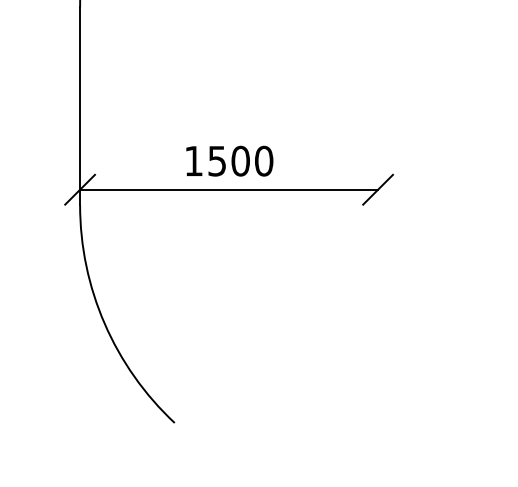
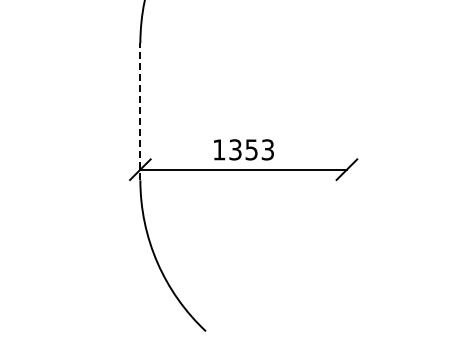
line: (80, 105) -> (140, 111), solid -> dashed
text: (241, 160) -> (252, 149), 1500 -> 1353

